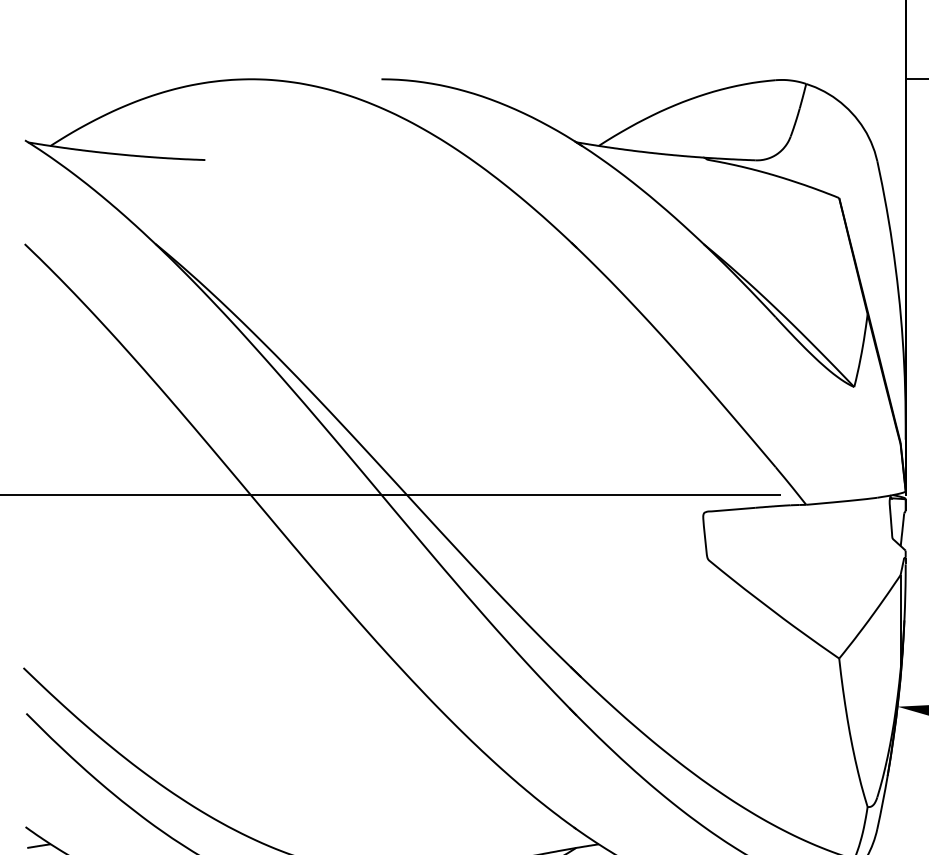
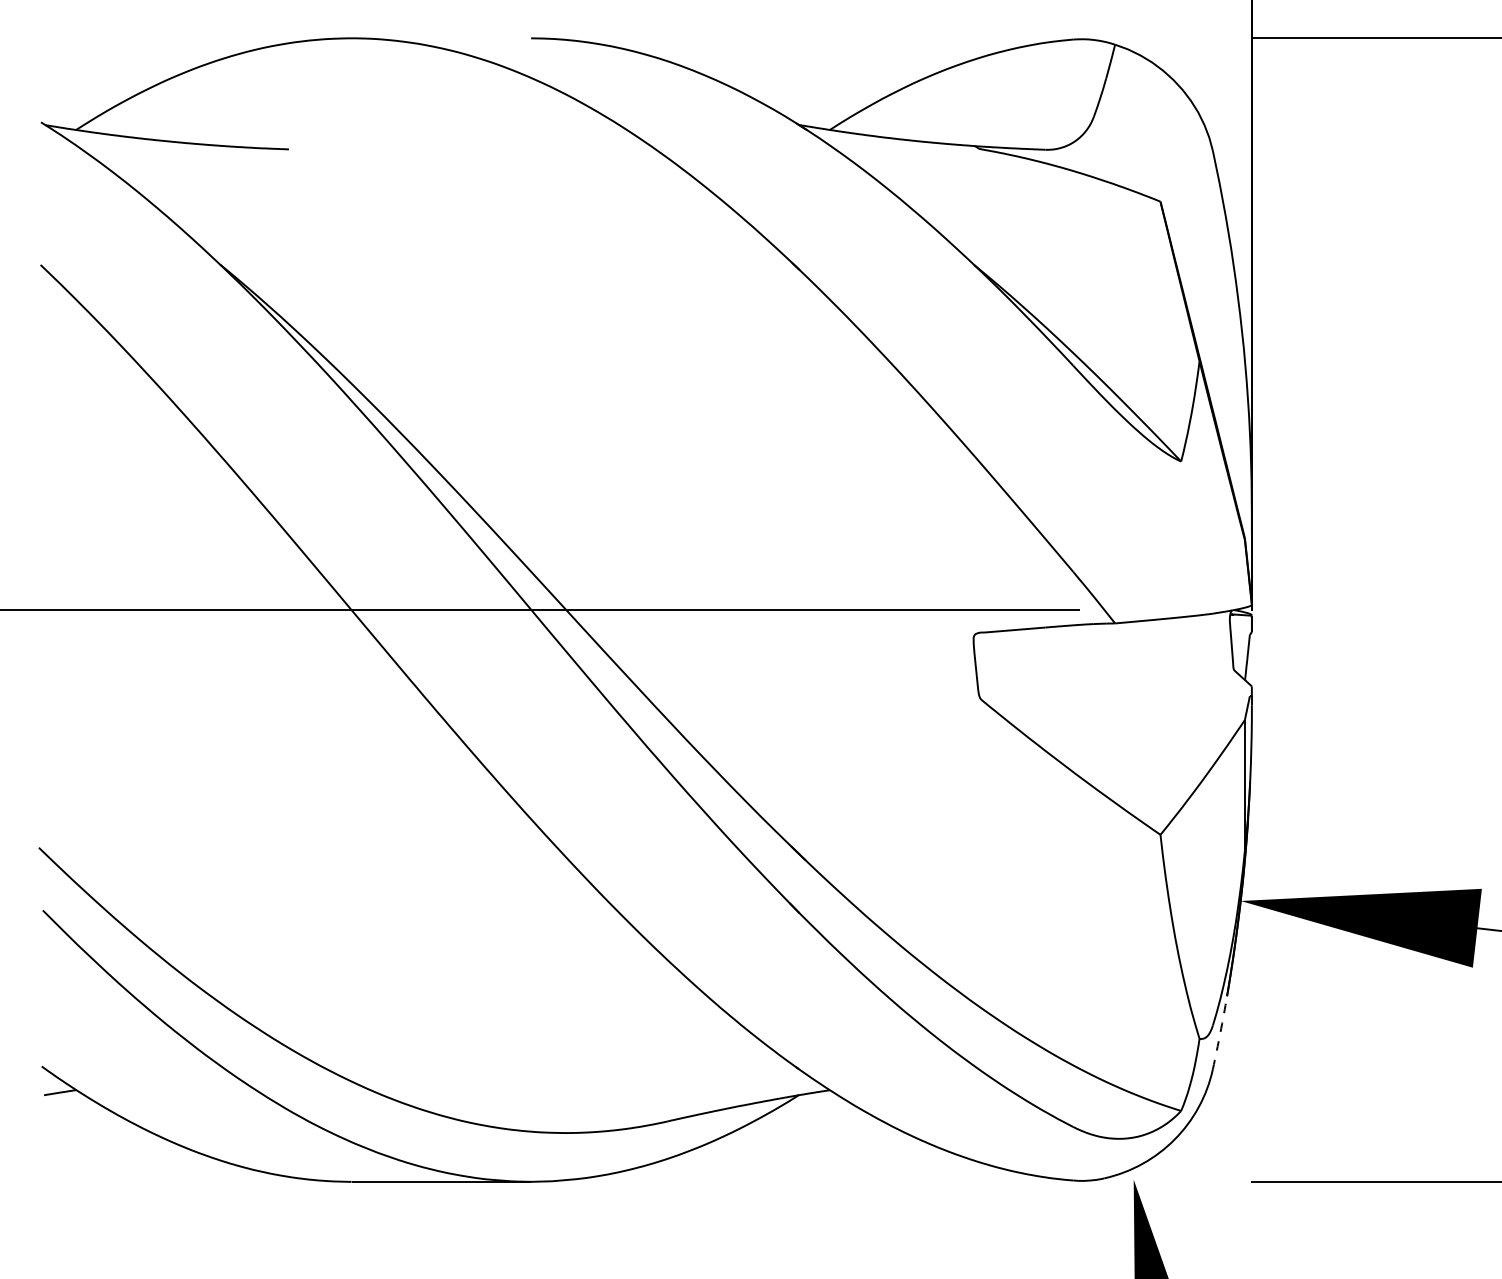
line: (882, 802) -> (1220, 1032), solid -> dashed

